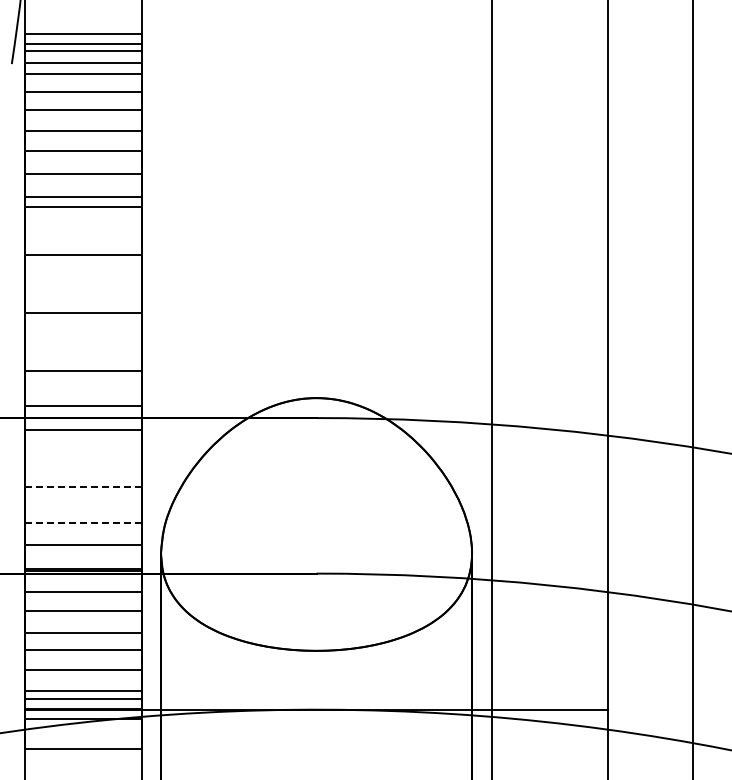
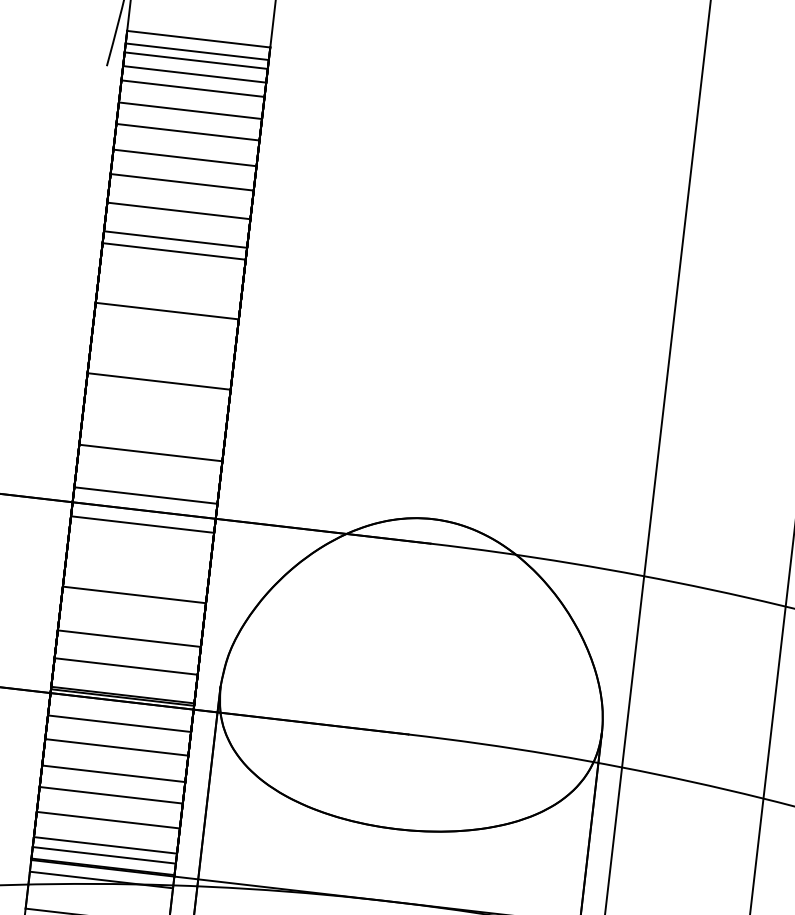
line: (83, 486) -> (134, 594), dashed -> solid
line: (82, 522) -> (128, 638), dashed -> solid

